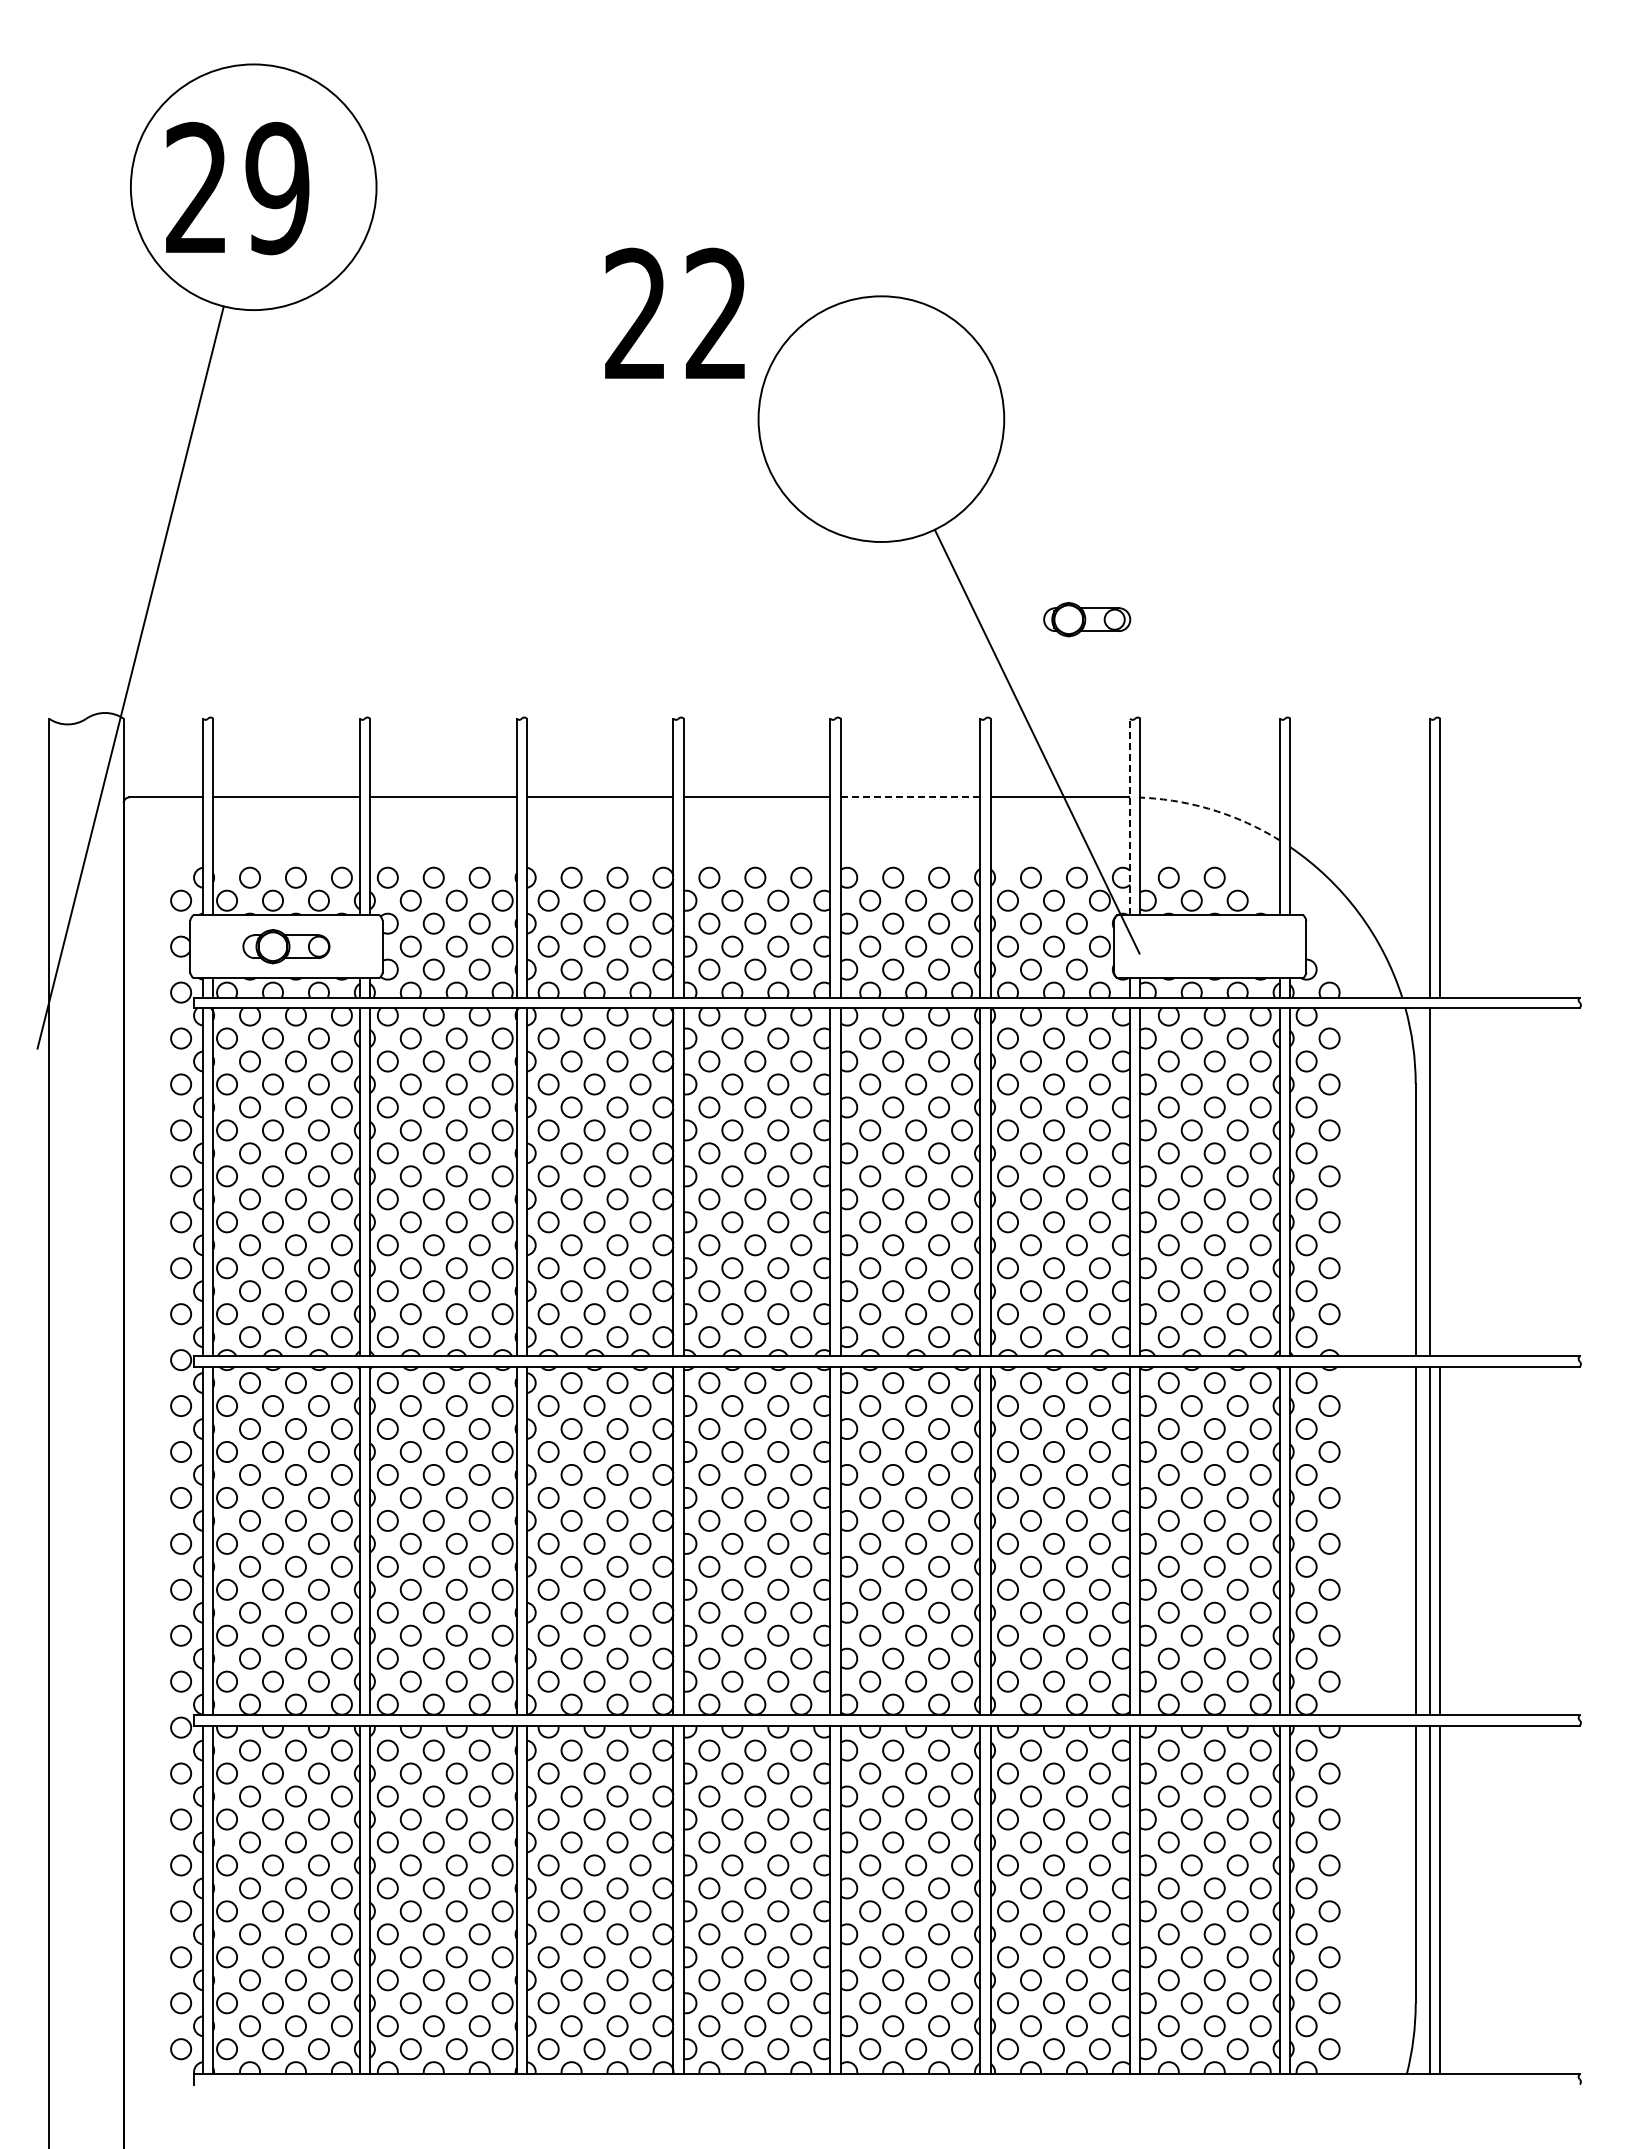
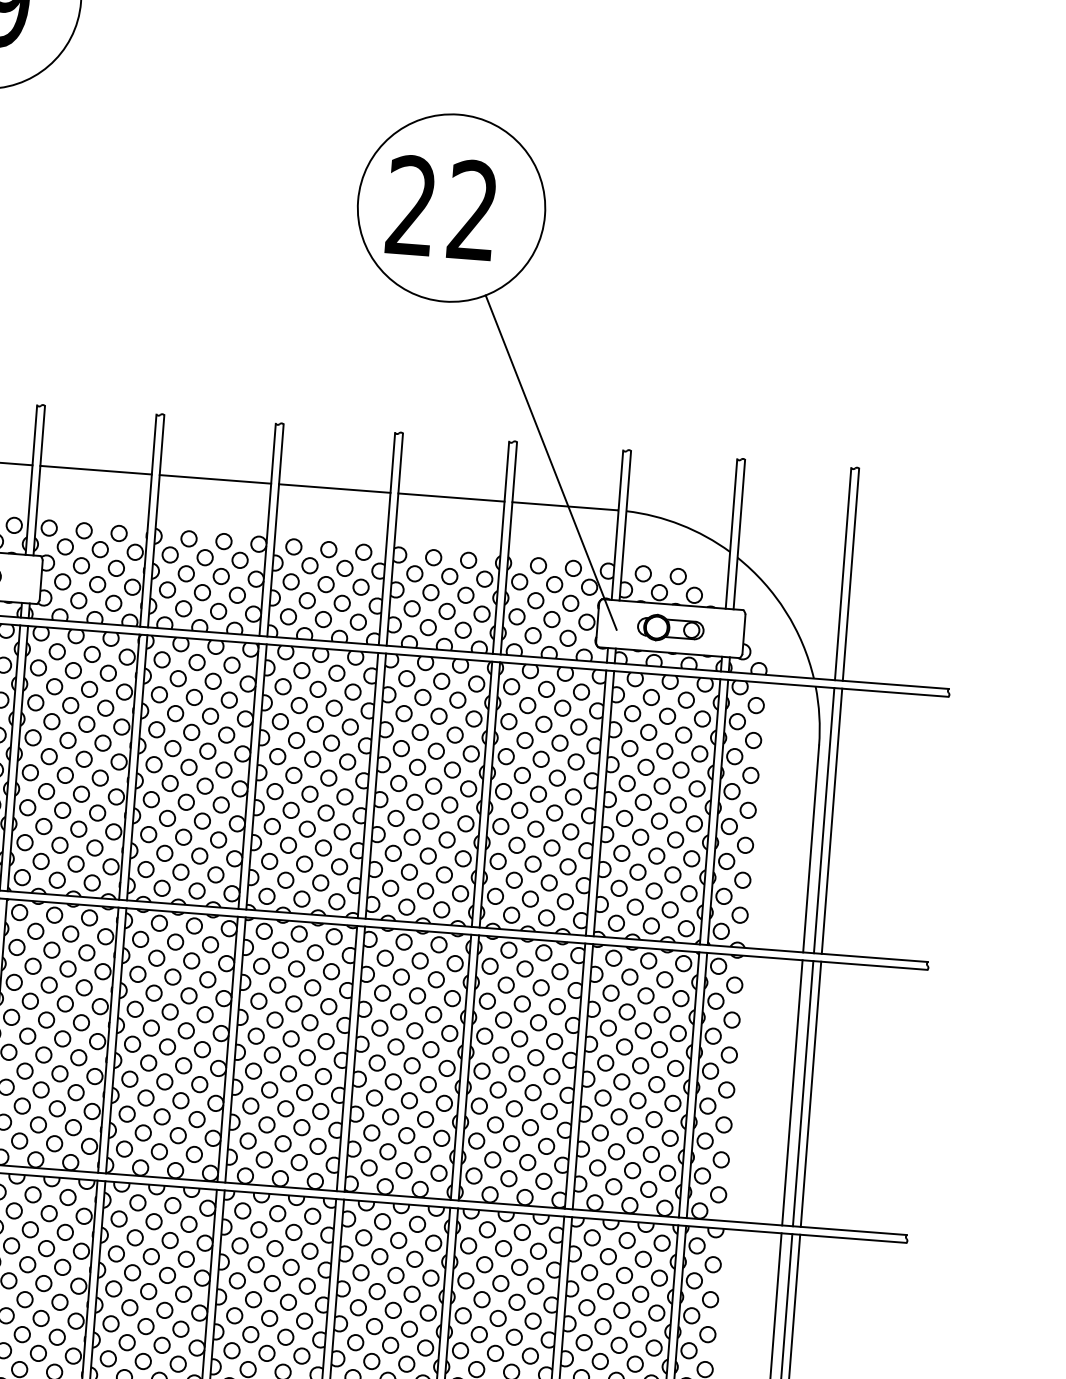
text: (674, 312) -> (441, 206), moved
part: (1087, 619) -> (671, 628), moved
line: (910, 797) -> (451, 497), dashed -> solid
arc: (1212, 810) -> (680, 525), dashed -> solid
line: (1130, 816) -> (617, 524), dashed -> solid
line: (1440, 1181) -> (832, 820), added

